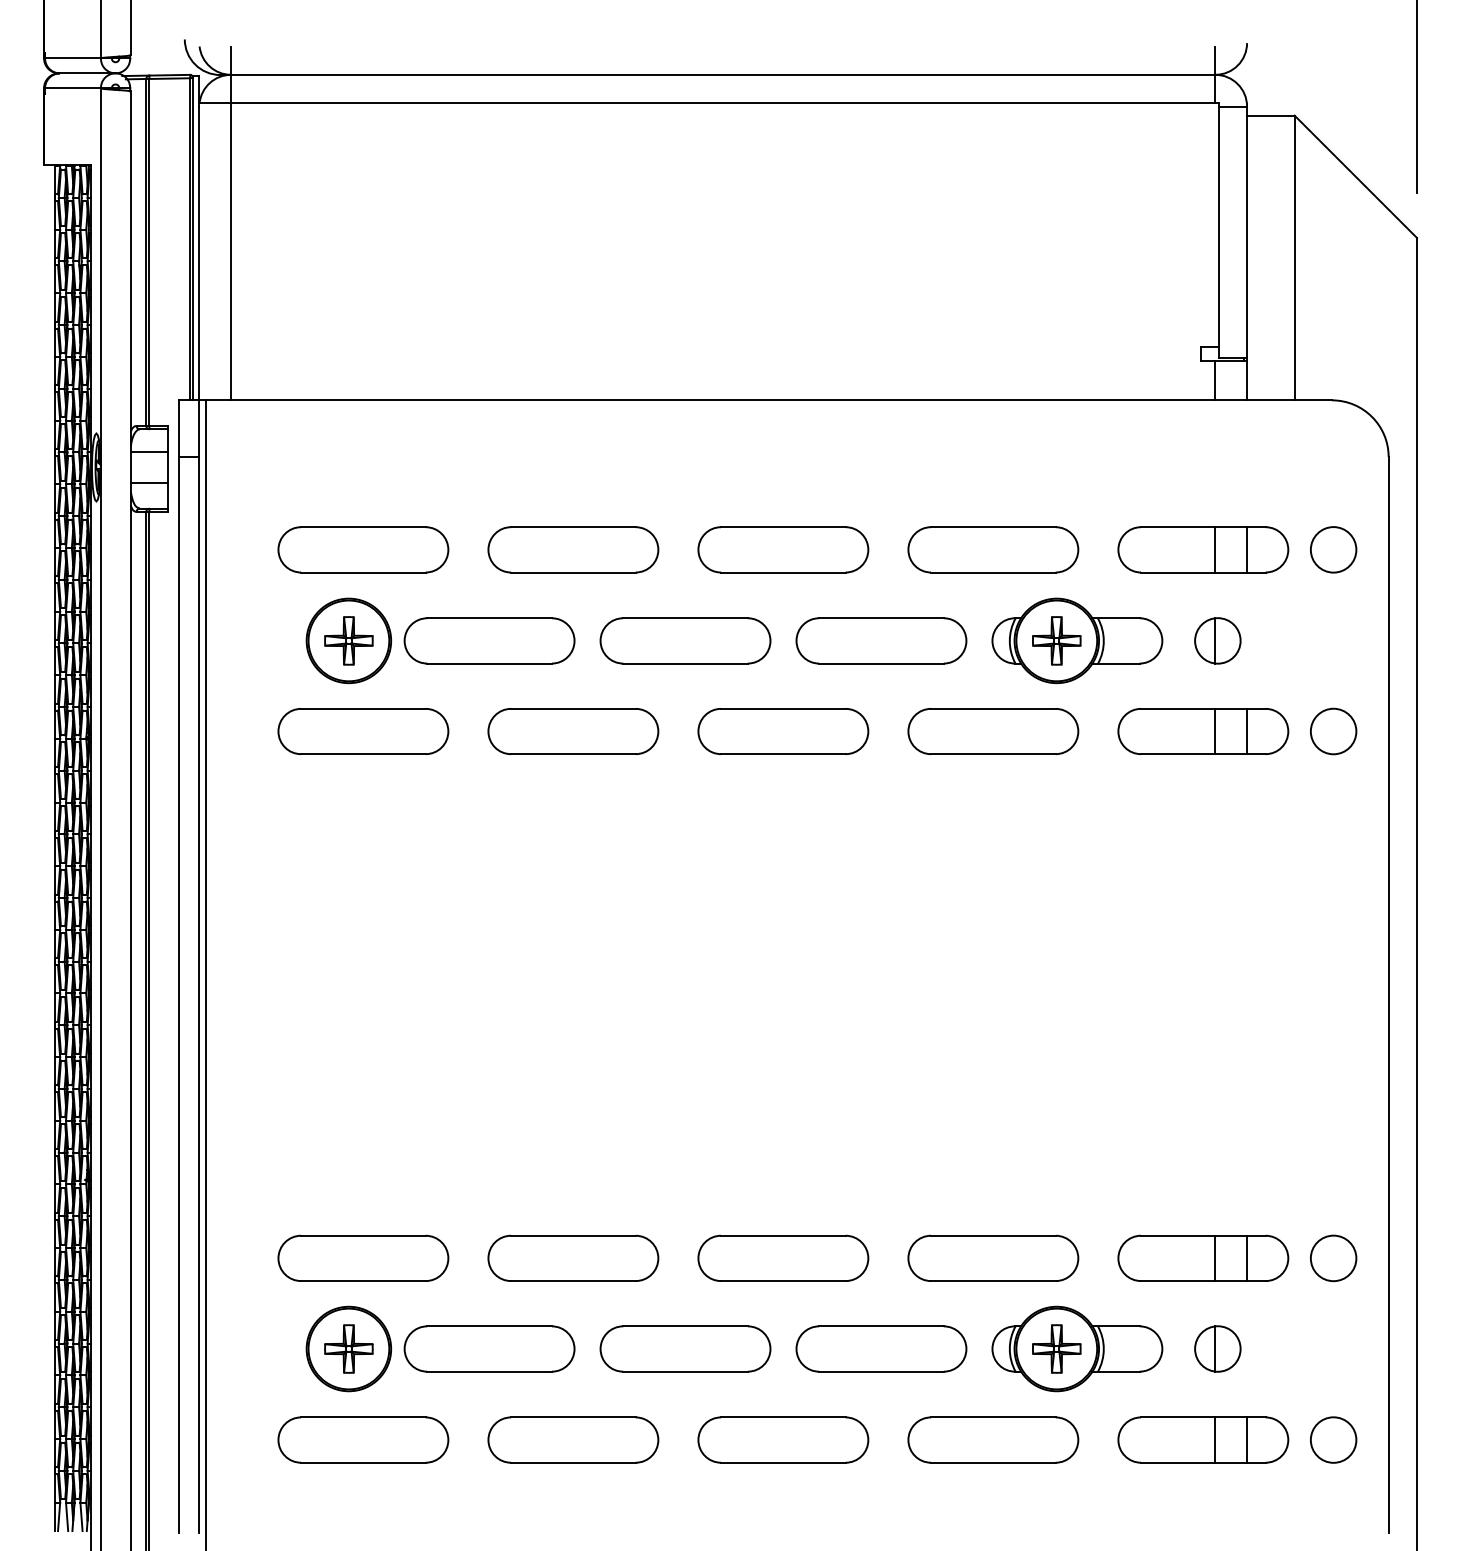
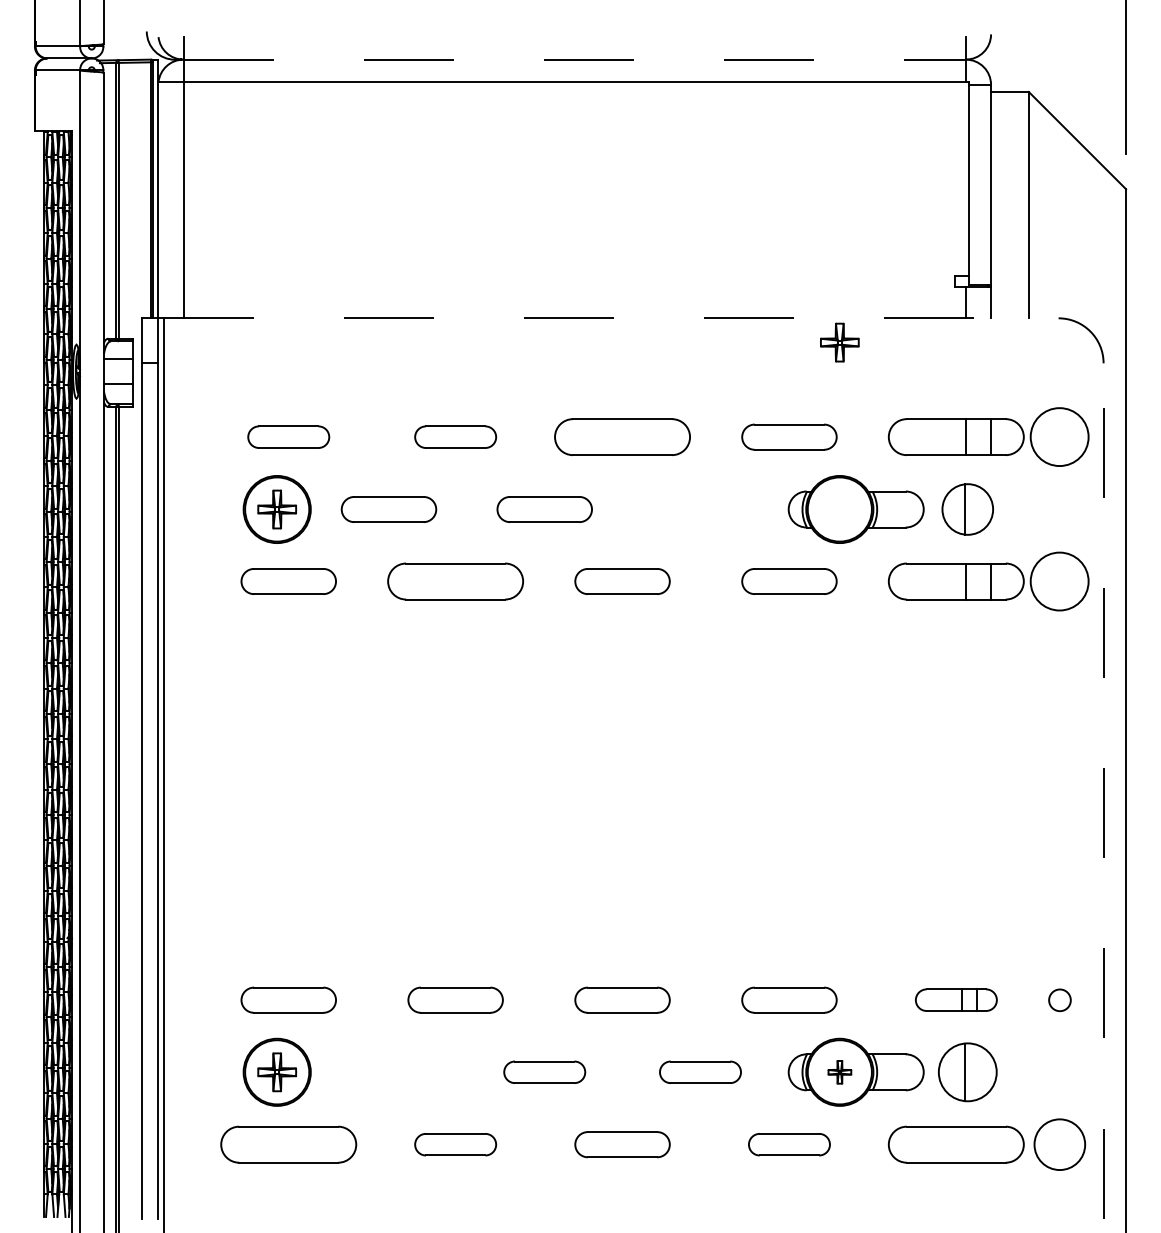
line: (723, 74) -> (574, 59), solid -> dashed
line: (769, 400) -> (611, 318), solid -> dashed
part: (363, 549) -> (288, 436), size x0.6
part: (573, 549) -> (455, 436), size x0.6
part: (993, 549) -> (789, 436), size x0.7
circle: (1333, 549) -> (1059, 436), size x1.6
part: (489, 640) -> (388, 509), size x0.7
part: (685, 640) -> (544, 509), size x0.7
part: (881, 640) -> (700, 509), removed
part: (1056, 640) -> (839, 342), moved
part: (1217, 640) -> (967, 509), size x1.4
part: (363, 731) -> (288, 581), size x0.7
part: (783, 731) -> (622, 581), size x0.7
part: (993, 731) -> (789, 581), size x0.7
circle: (1333, 731) -> (1059, 581), size x1.6
line: (1388, 994) -> (1103, 790), solid -> dashed
part: (363, 1257) -> (288, 999), size x0.7
part: (573, 1257) -> (455, 999), size x0.7
part: (783, 1257) -> (622, 999), size x0.7
part: (993, 1257) -> (789, 999), size x0.7
part: (1203, 1257) -> (956, 999), size x0.6
circle: (1333, 1258) -> (1059, 1000), size x0.6
part: (489, 1348) -> (388, 1071), removed
part: (685, 1348) -> (544, 1071), size x0.6
part: (881, 1348) -> (700, 1071), size x0.6
part: (1056, 1348) -> (839, 1071), size x0.6
part: (1217, 1348) -> (967, 1071), size x1.6
part: (573, 1439) -> (455, 1144), size x0.6
part: (783, 1439) -> (622, 1144), size x0.7
part: (993, 1439) -> (789, 1144), size x0.6
line: (1215, 1439) -> (965, 1144), removed
line: (1247, 1439) -> (991, 1144), removed
circle: (1333, 1439) -> (1059, 1144), size x1.4

